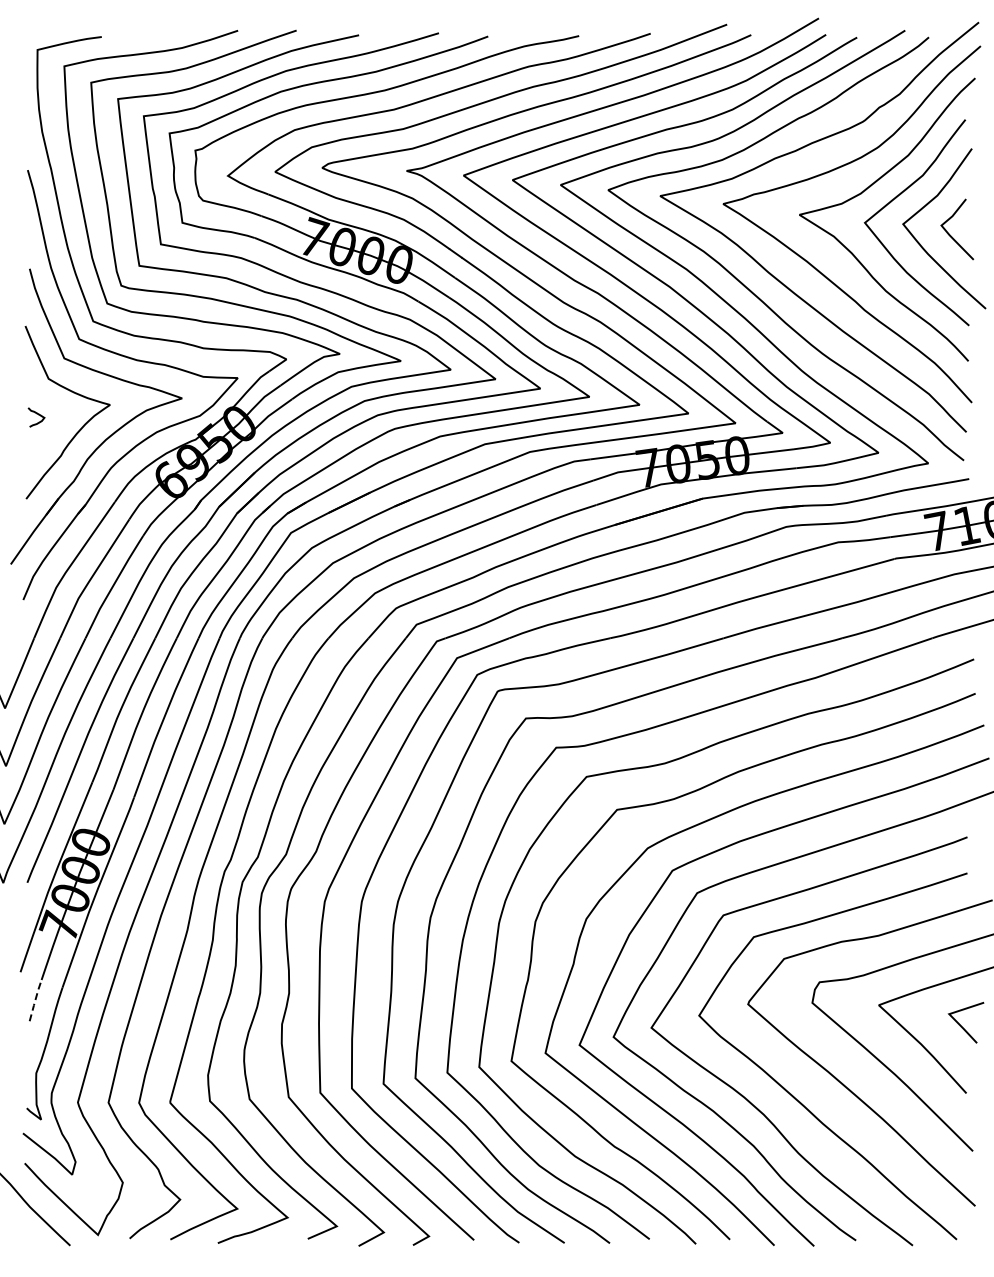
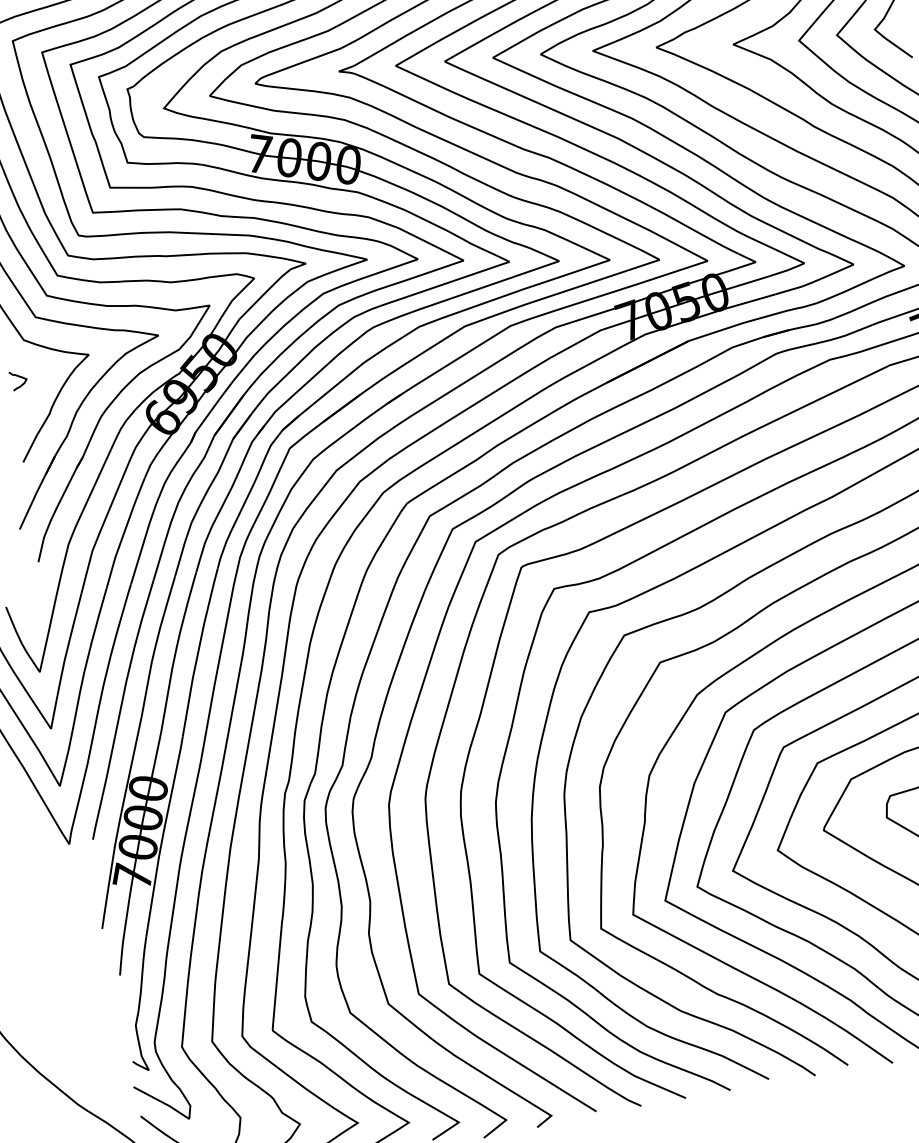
line: (35, 999) -> (121, 953), dashed -> solid

